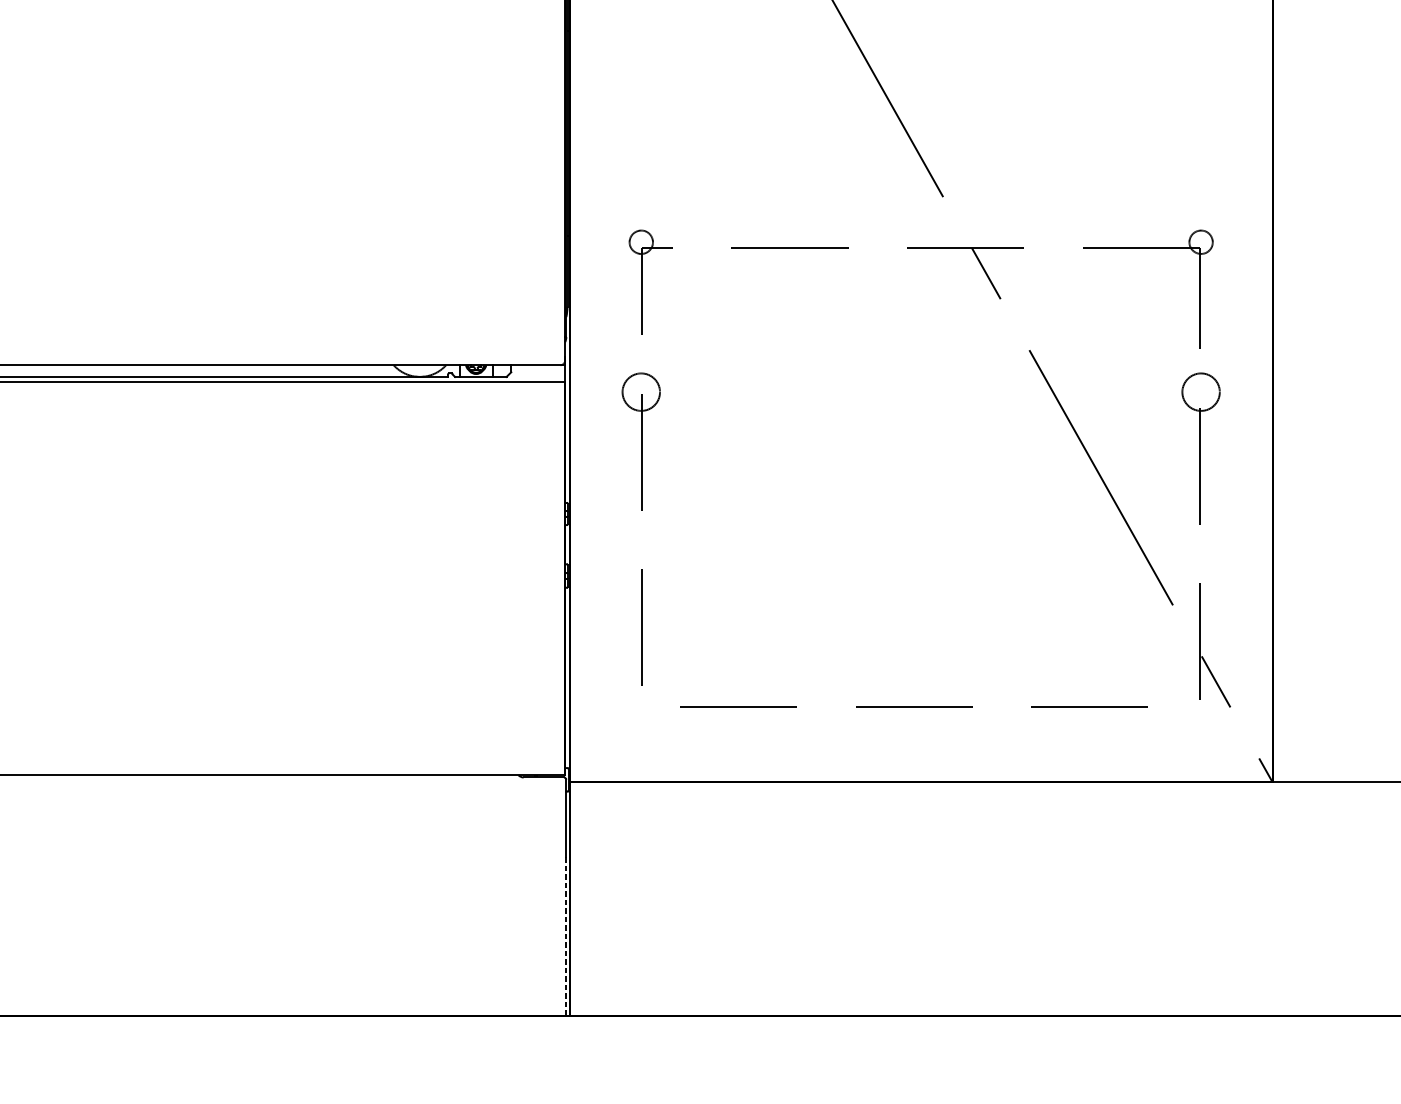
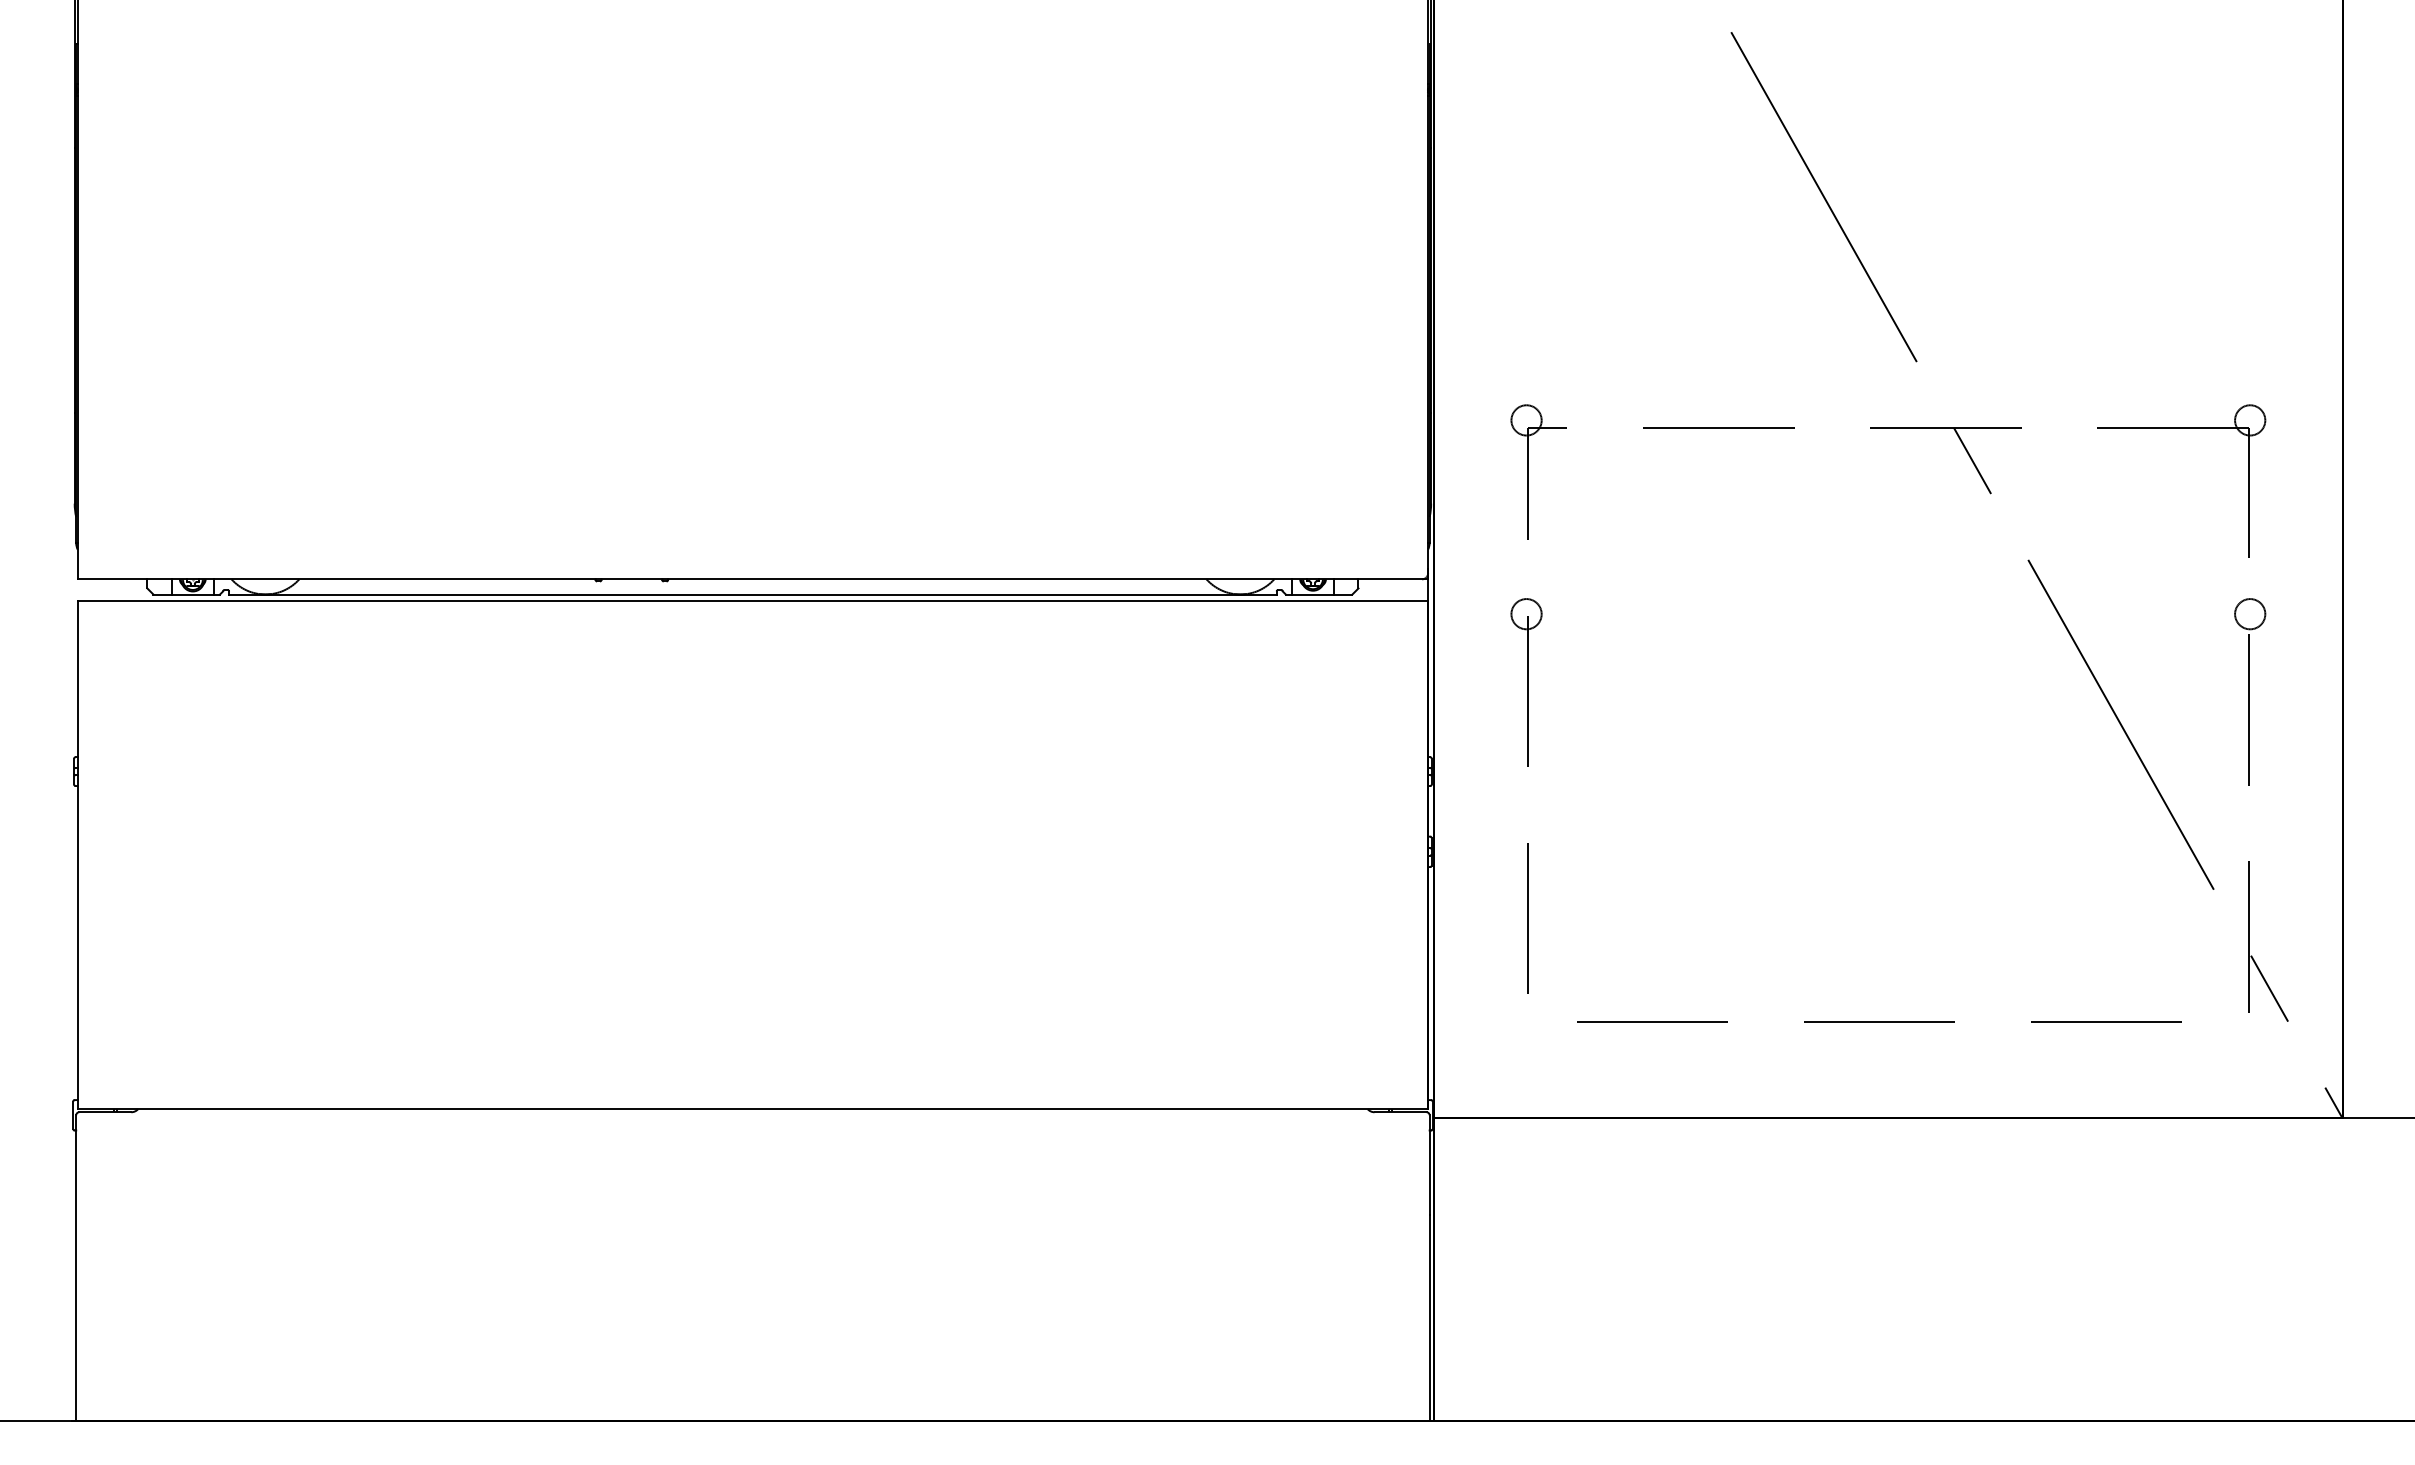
circle: (641, 392) -> (1526, 614), size x0.62
circle: (1201, 392) -> (2250, 614), size x0.62
line: (566, 937) -> (1429, 1318), dashed -> solid

